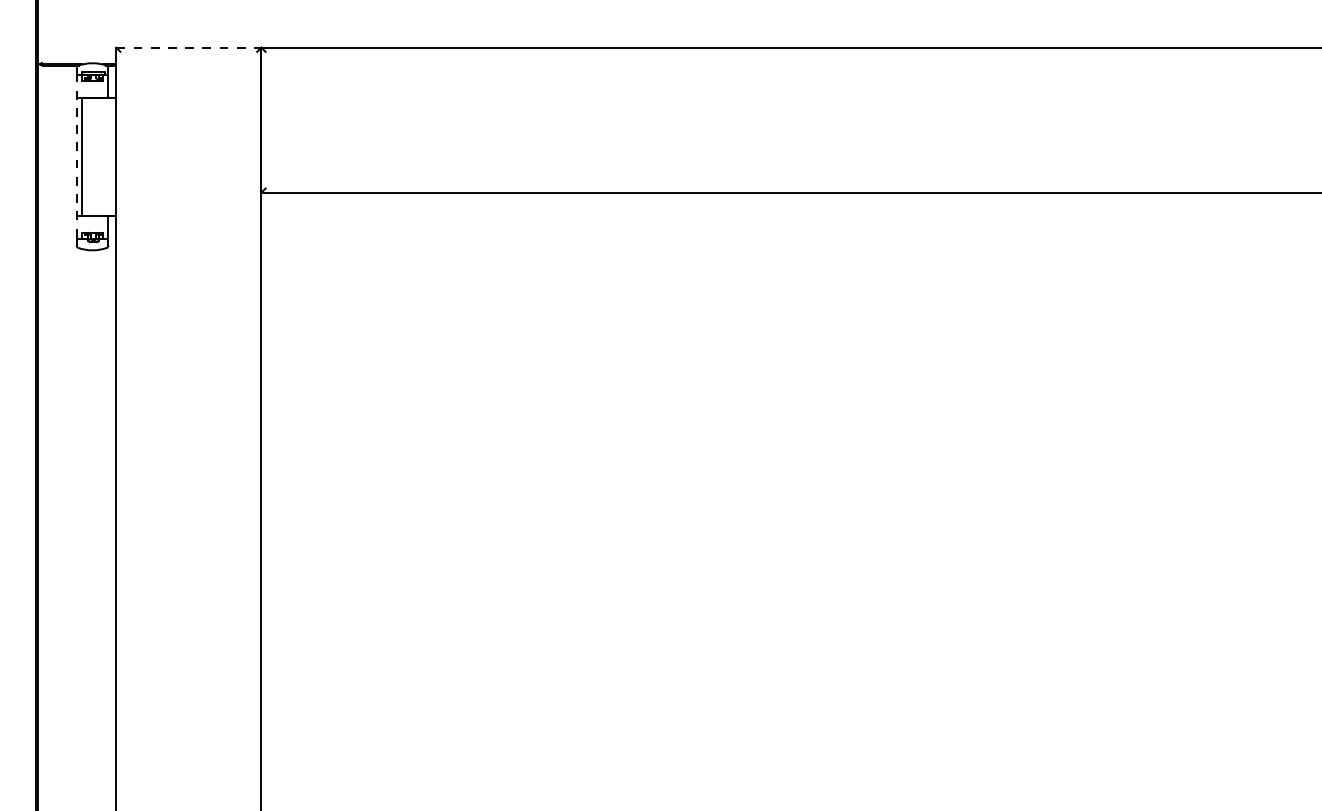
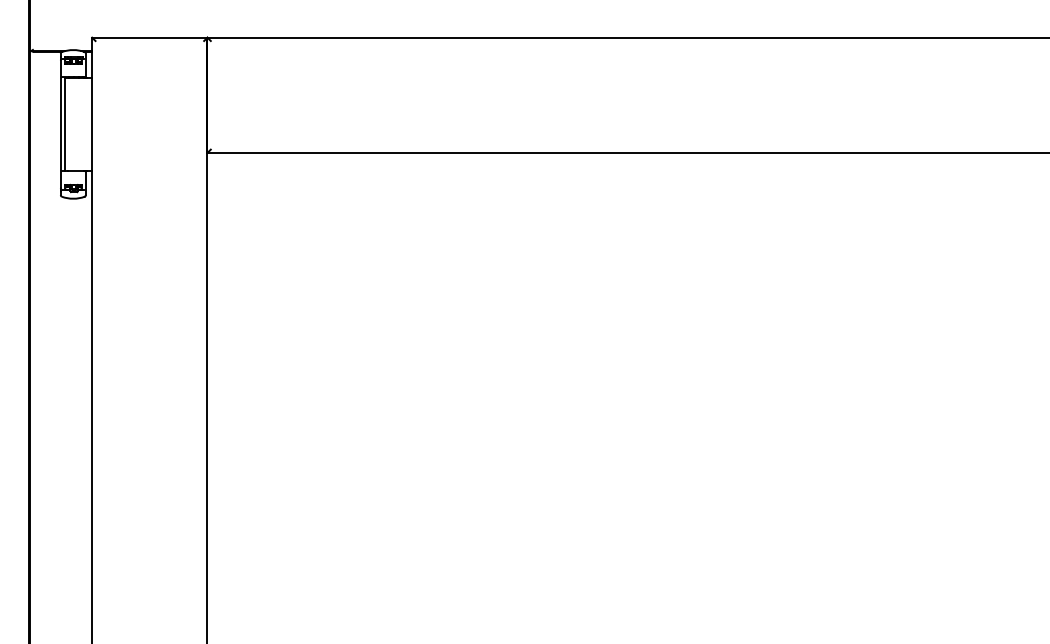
line: (188, 47) -> (149, 37), dashed -> solid
line: (76, 156) -> (60, 124), dashed -> solid

